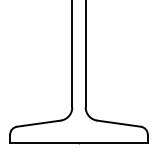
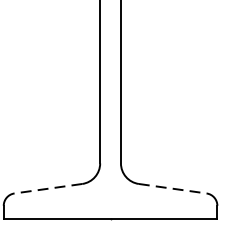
line: (38, 123) -> (47, 188), solid -> dashed
line: (119, 123) -> (173, 188), solid -> dashed

